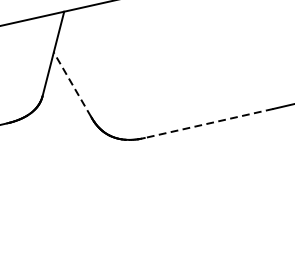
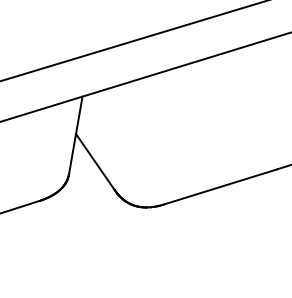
line: (72, 84) -> (95, 161), dashed -> solid
line: (208, 123) -> (220, 186), dashed -> solid

